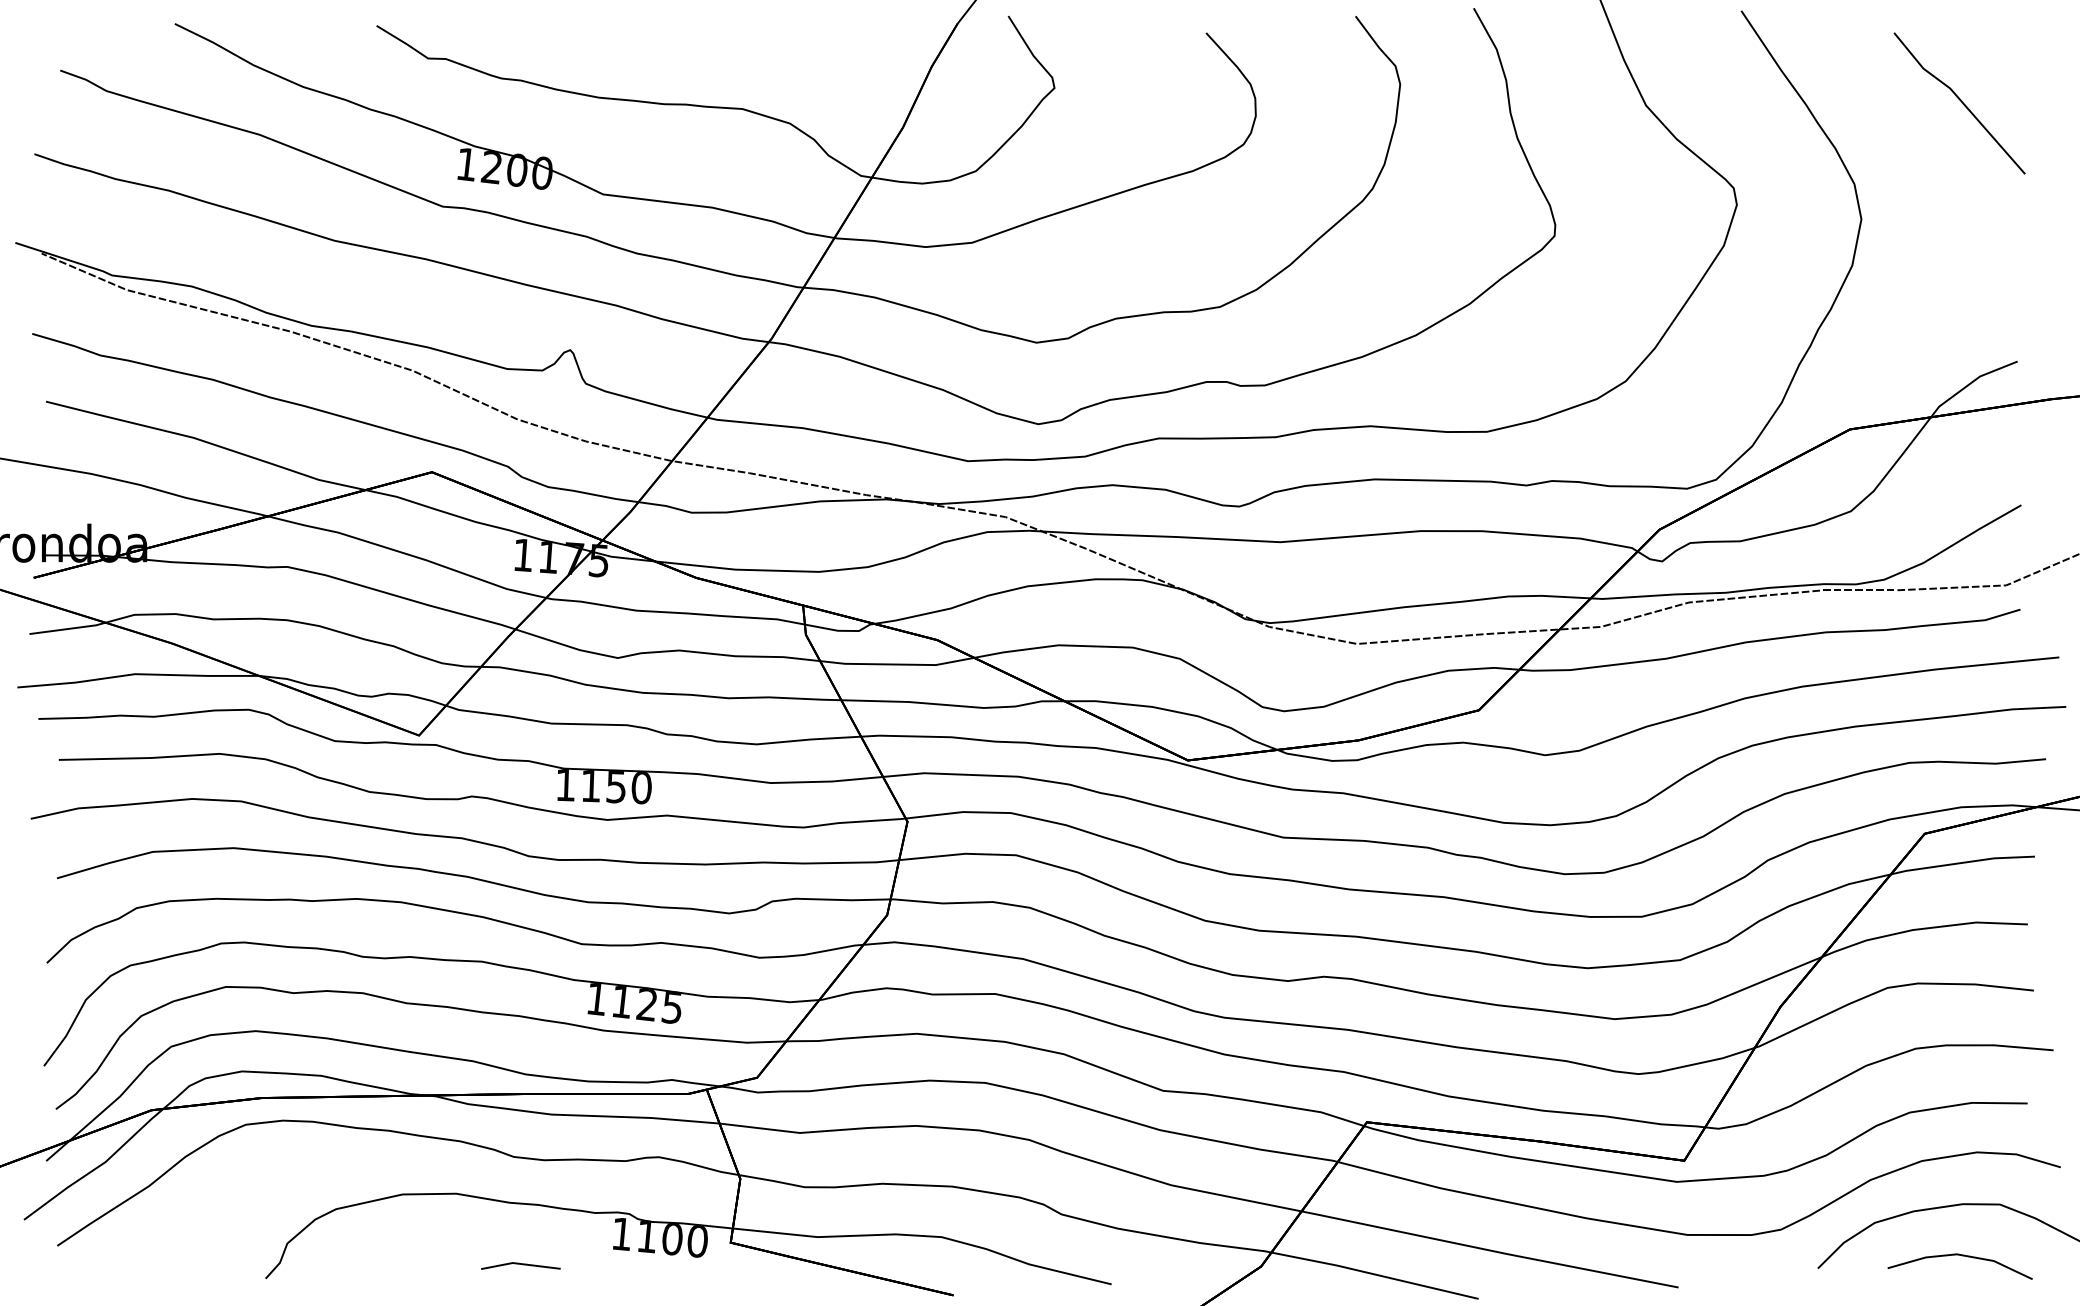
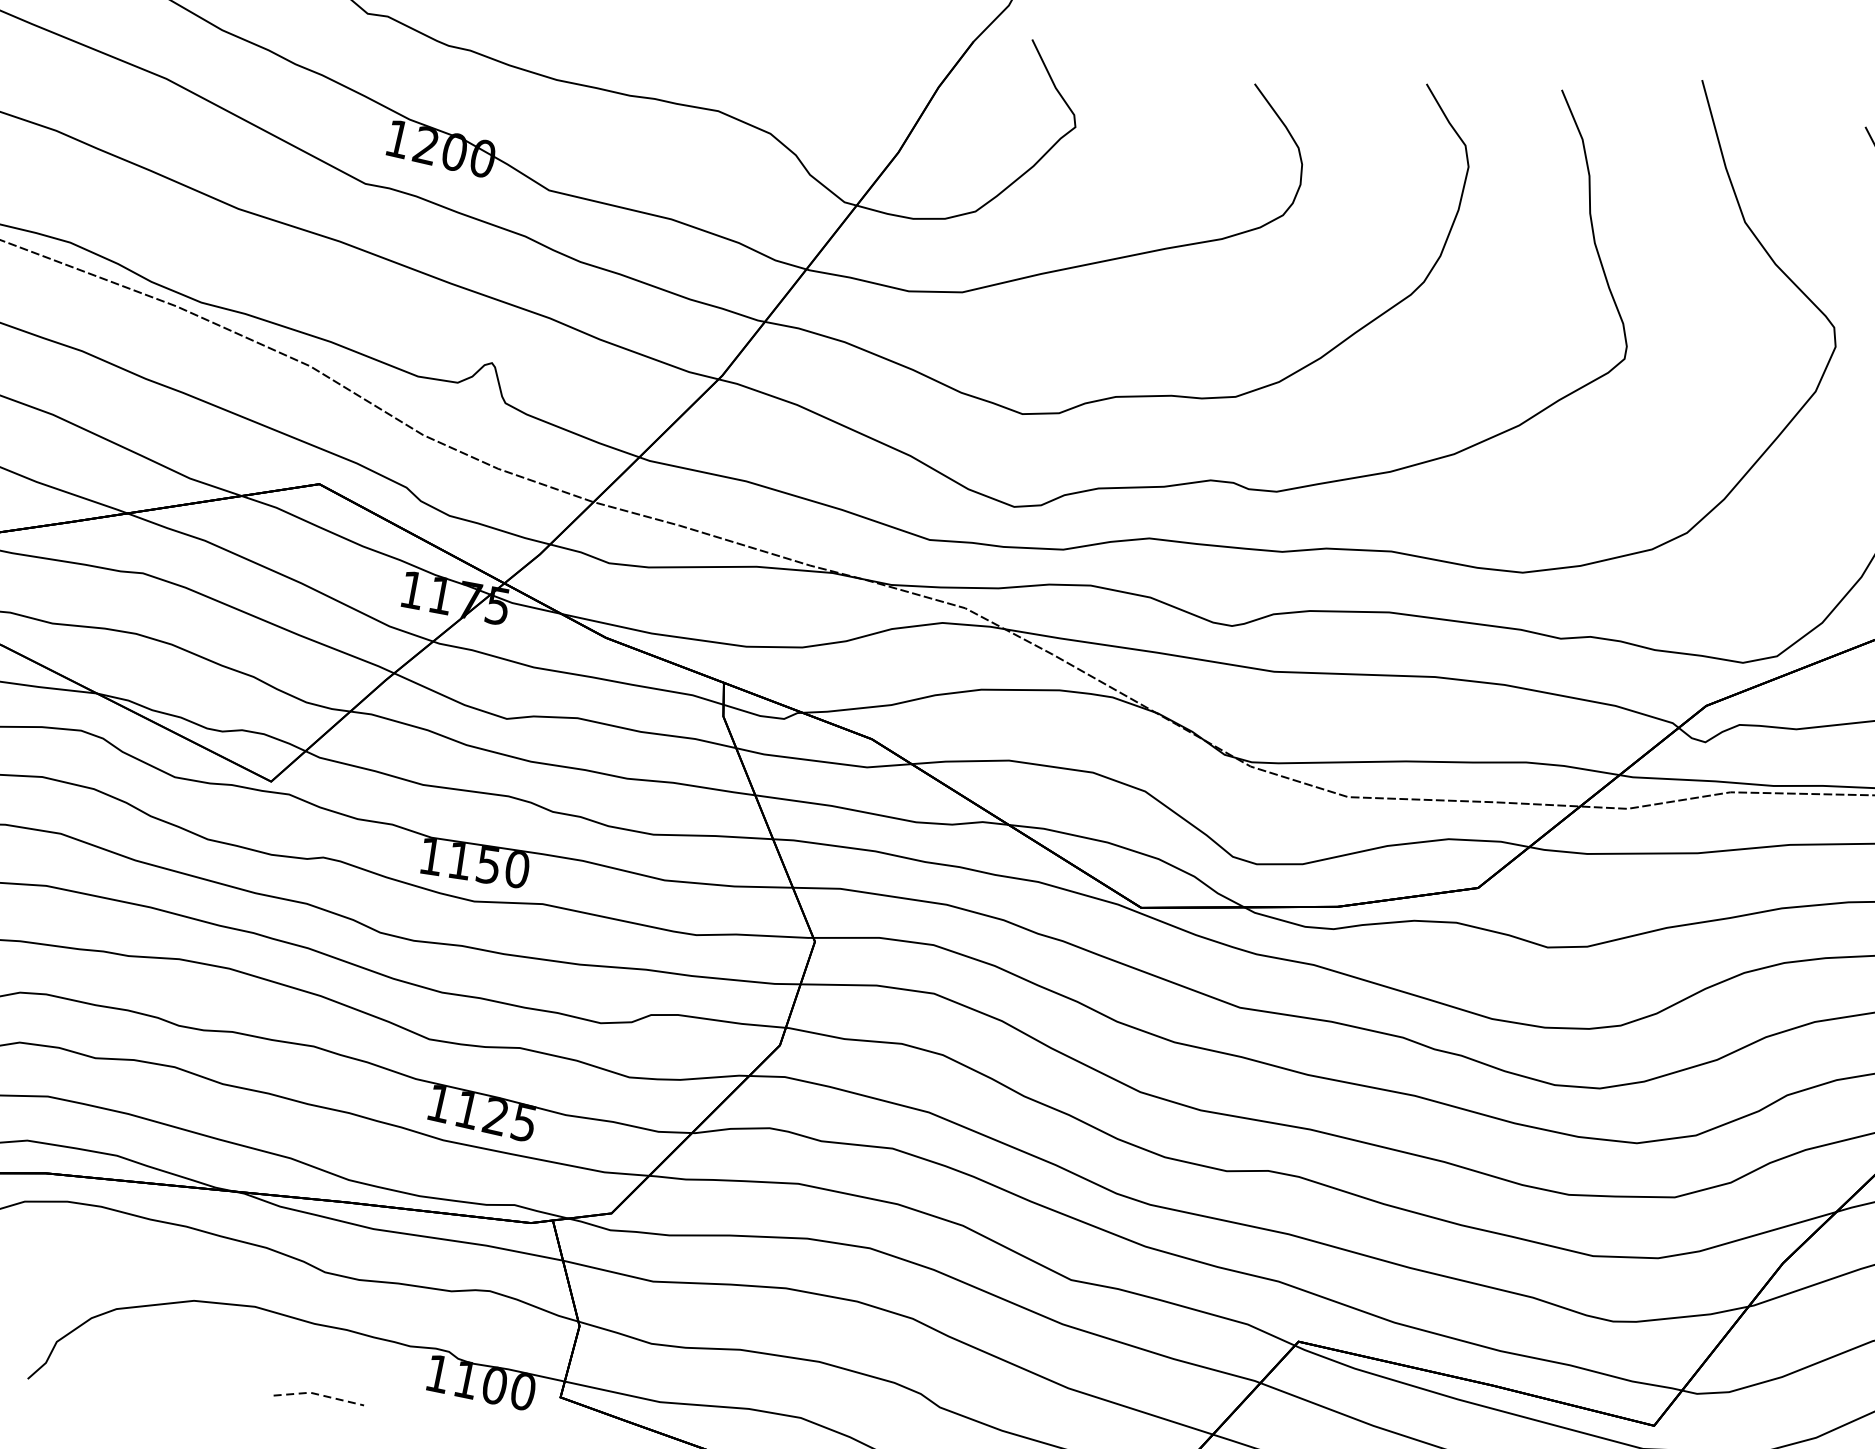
line: (520, 1263) -> (319, 1394), solid -> dashed

